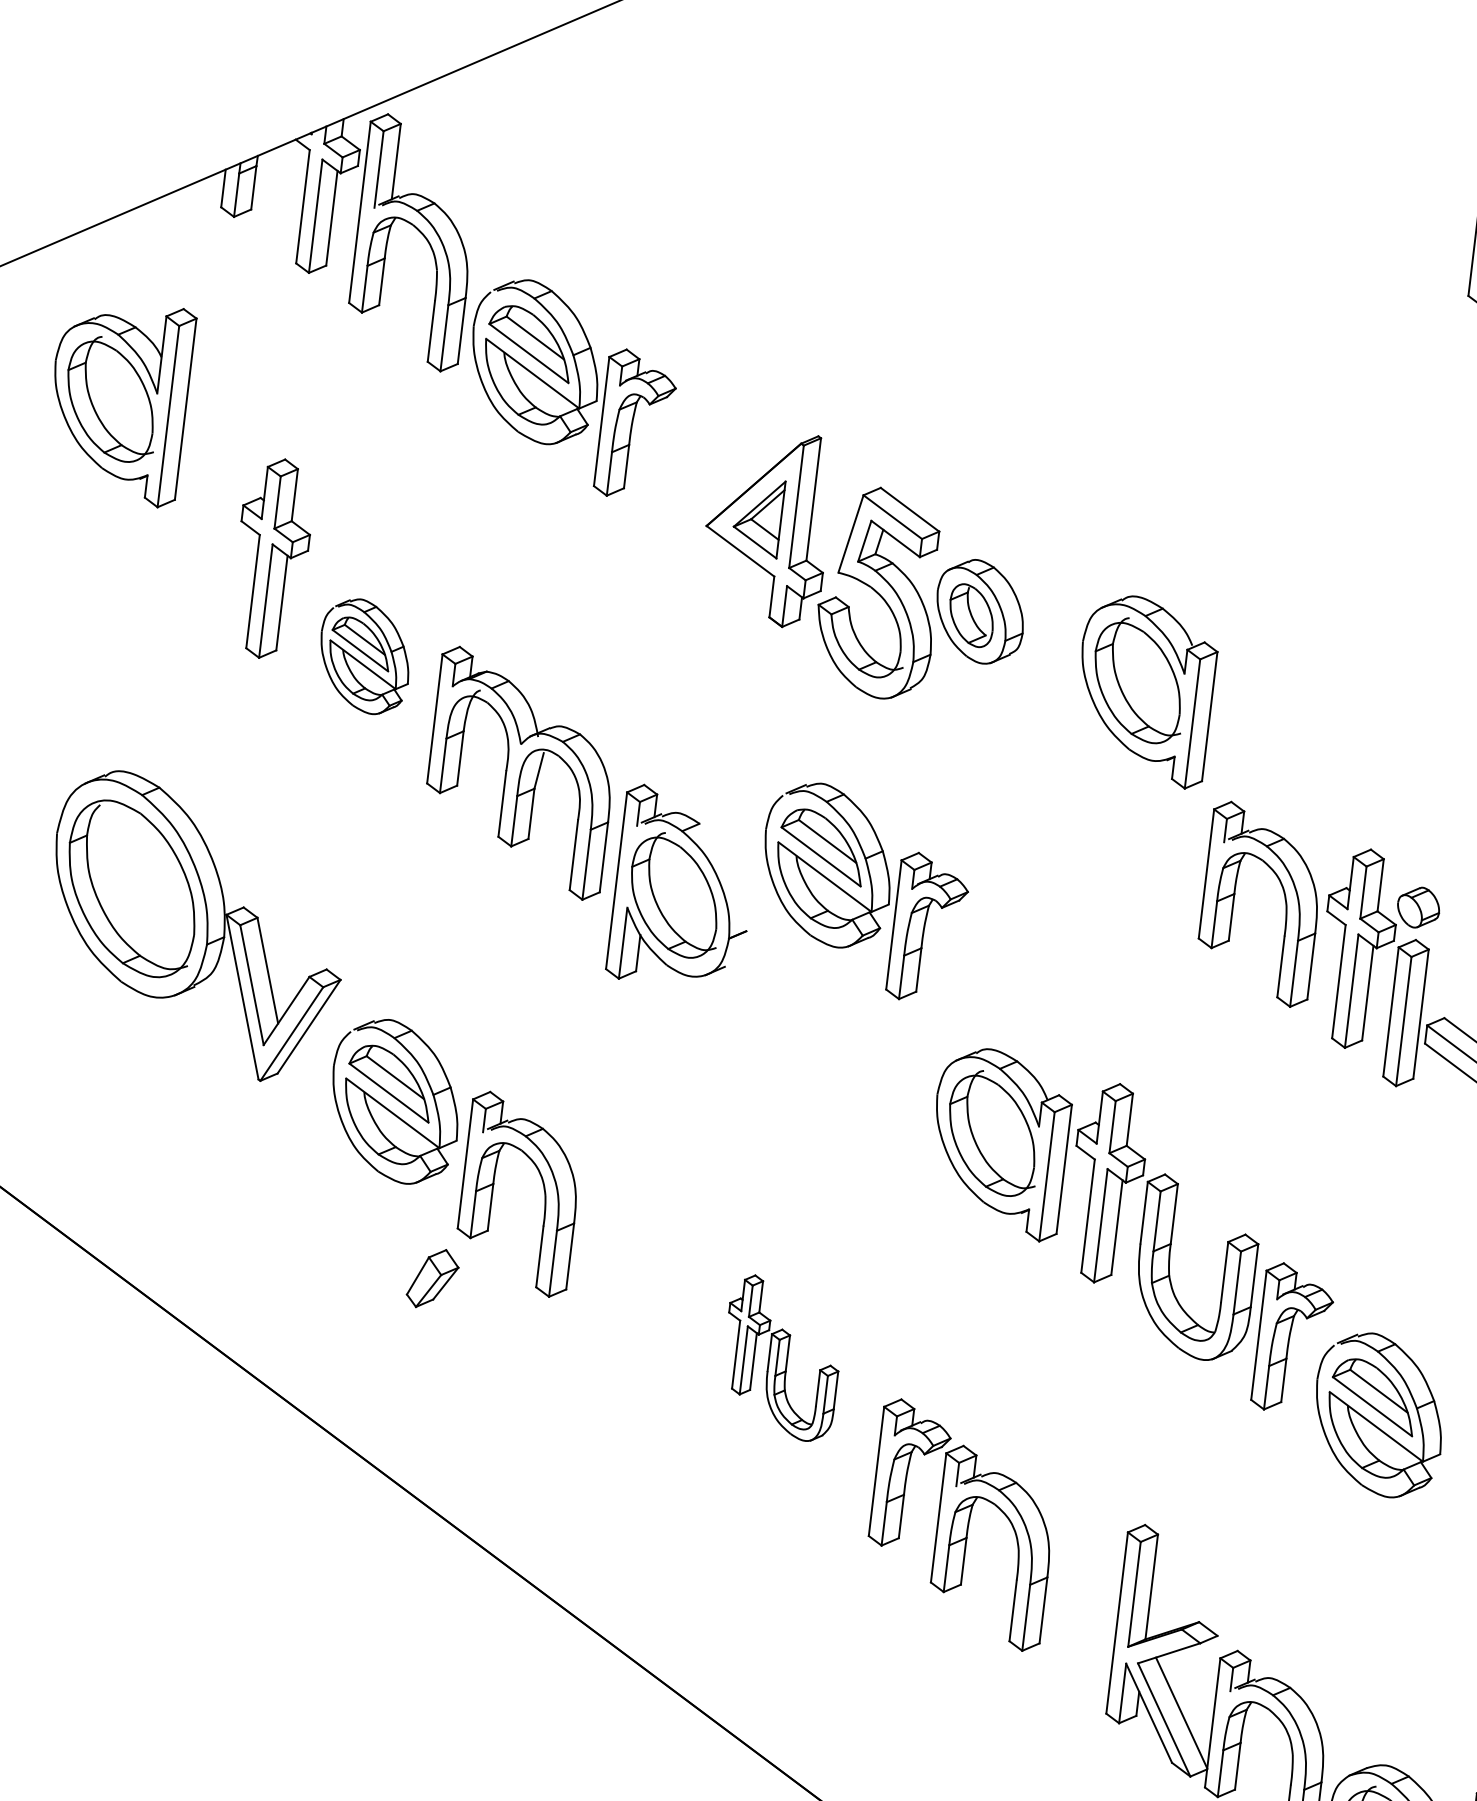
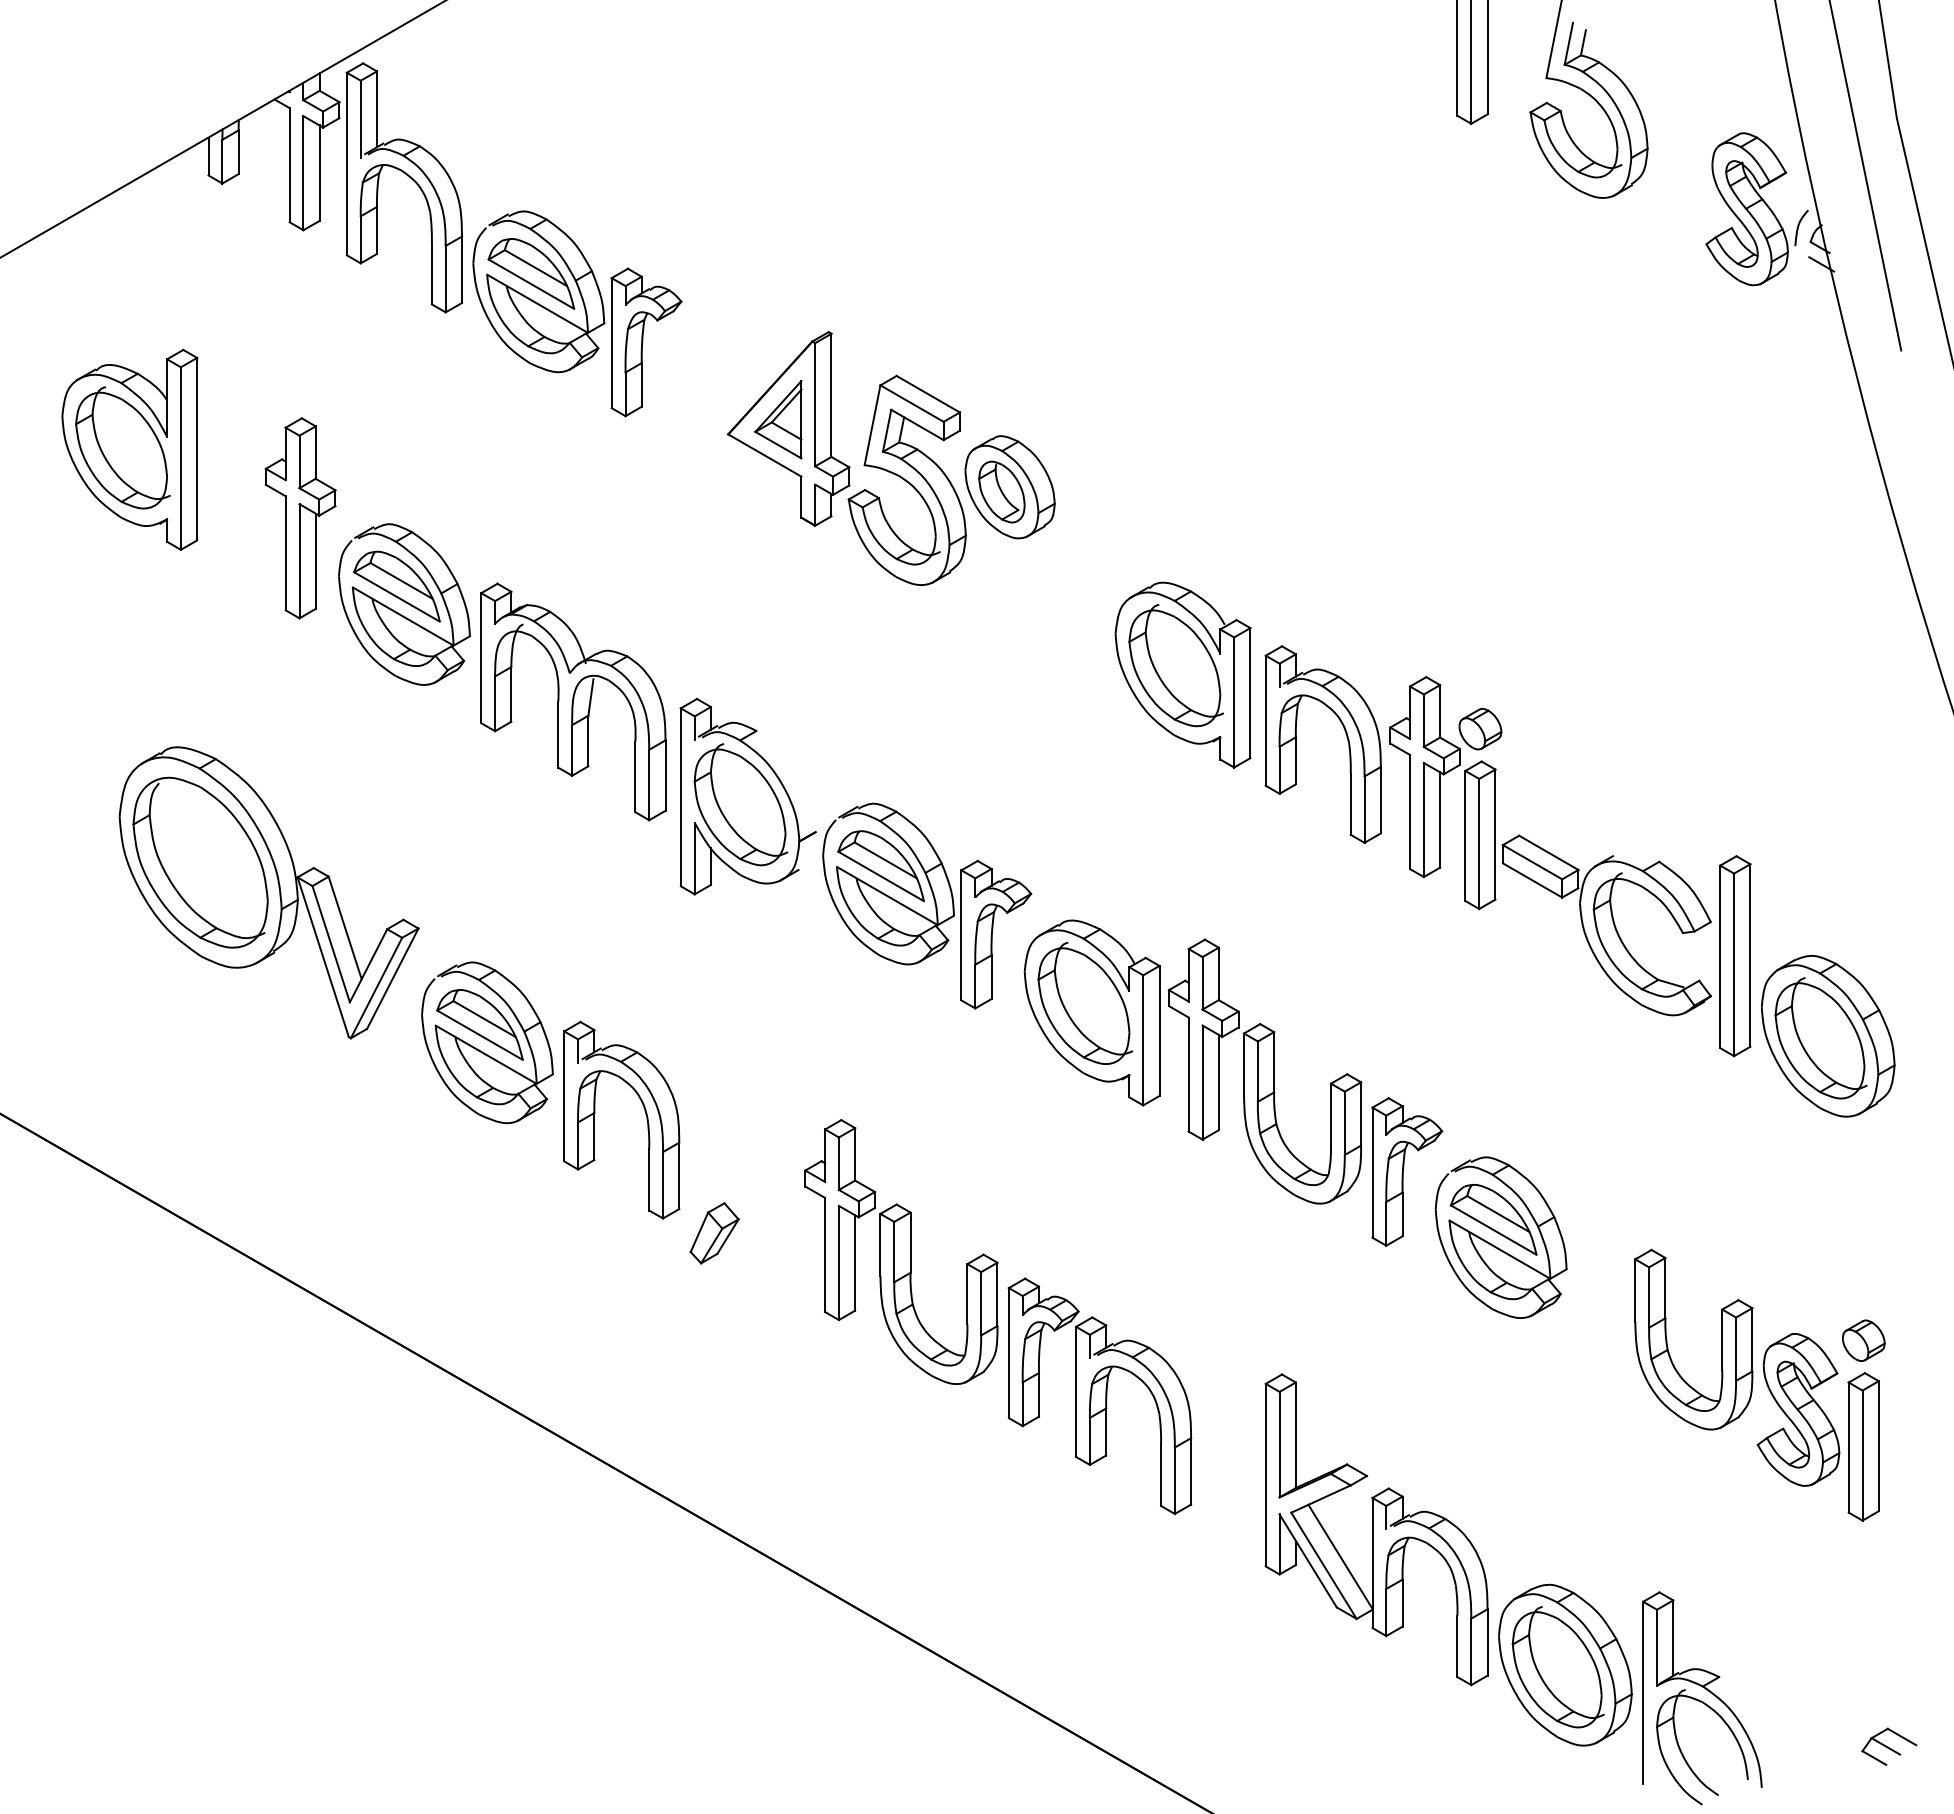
part: (118, 401) -> (129, 449), moved
part: (365, 656) -> (404, 604), size x1.43
part: (1144, 690) -> (1182, 674), moved
part: (863, 891) -> (927, 905), moved
part: (432, 1278) -> (714, 1233), moved
part: (781, 1357) -> (901, 1251), size x1.67

